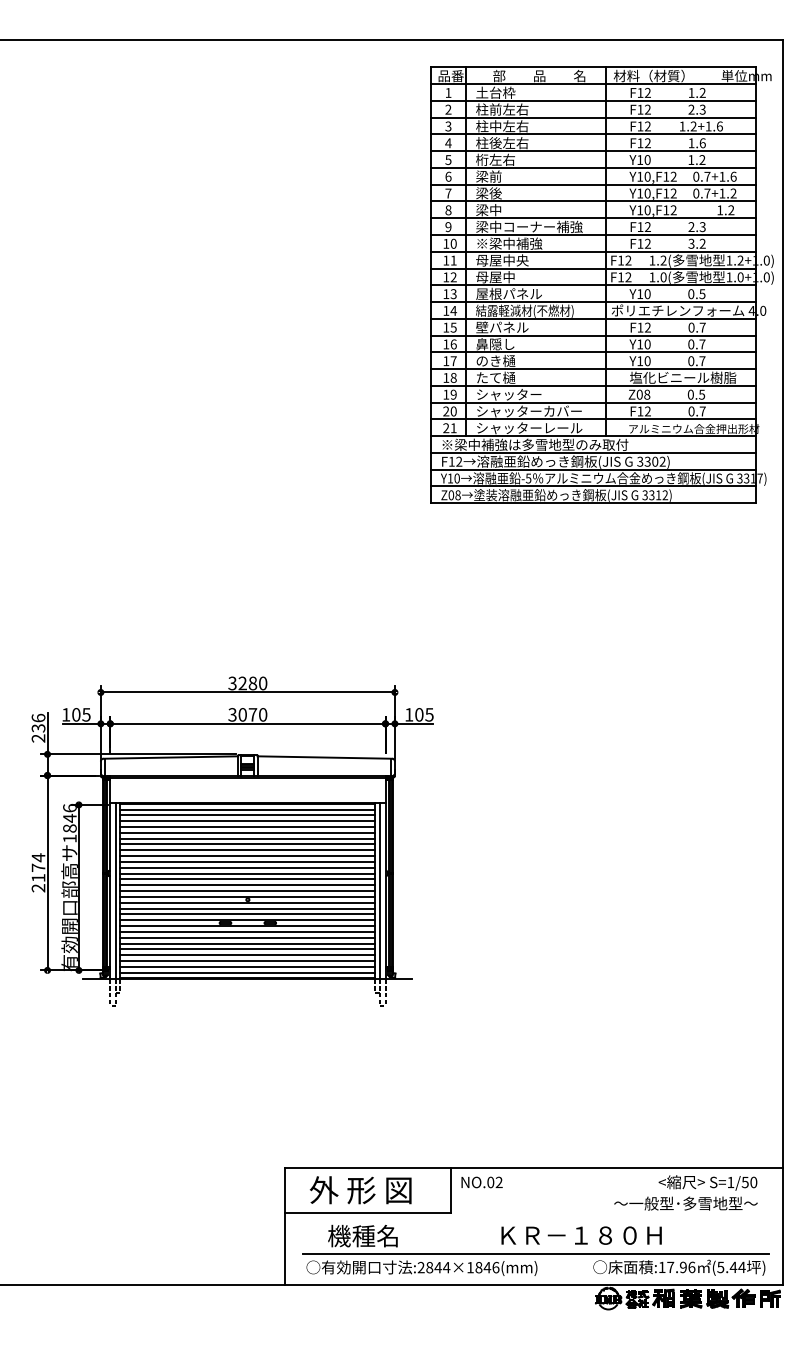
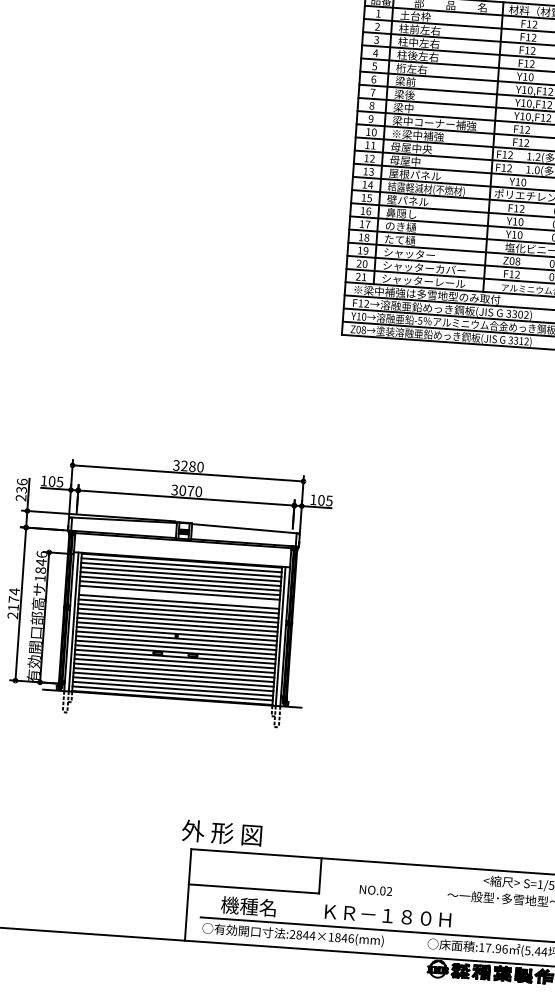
line: (247, 850) -> (179, 597), removed
text: (481, 1182) -> (375, 890), moved
text: (360, 1190) -> (221, 833), moved
text: (581, 1235) -> (387, 915), moved

